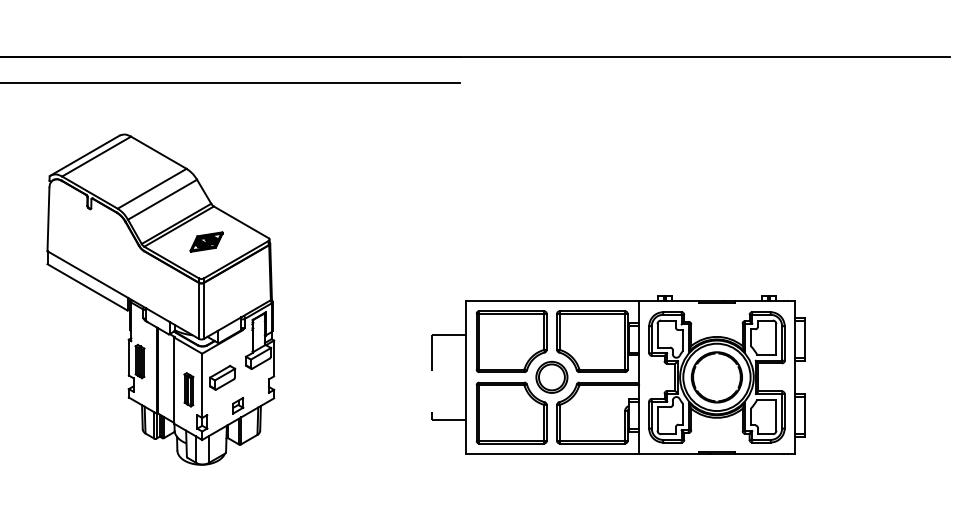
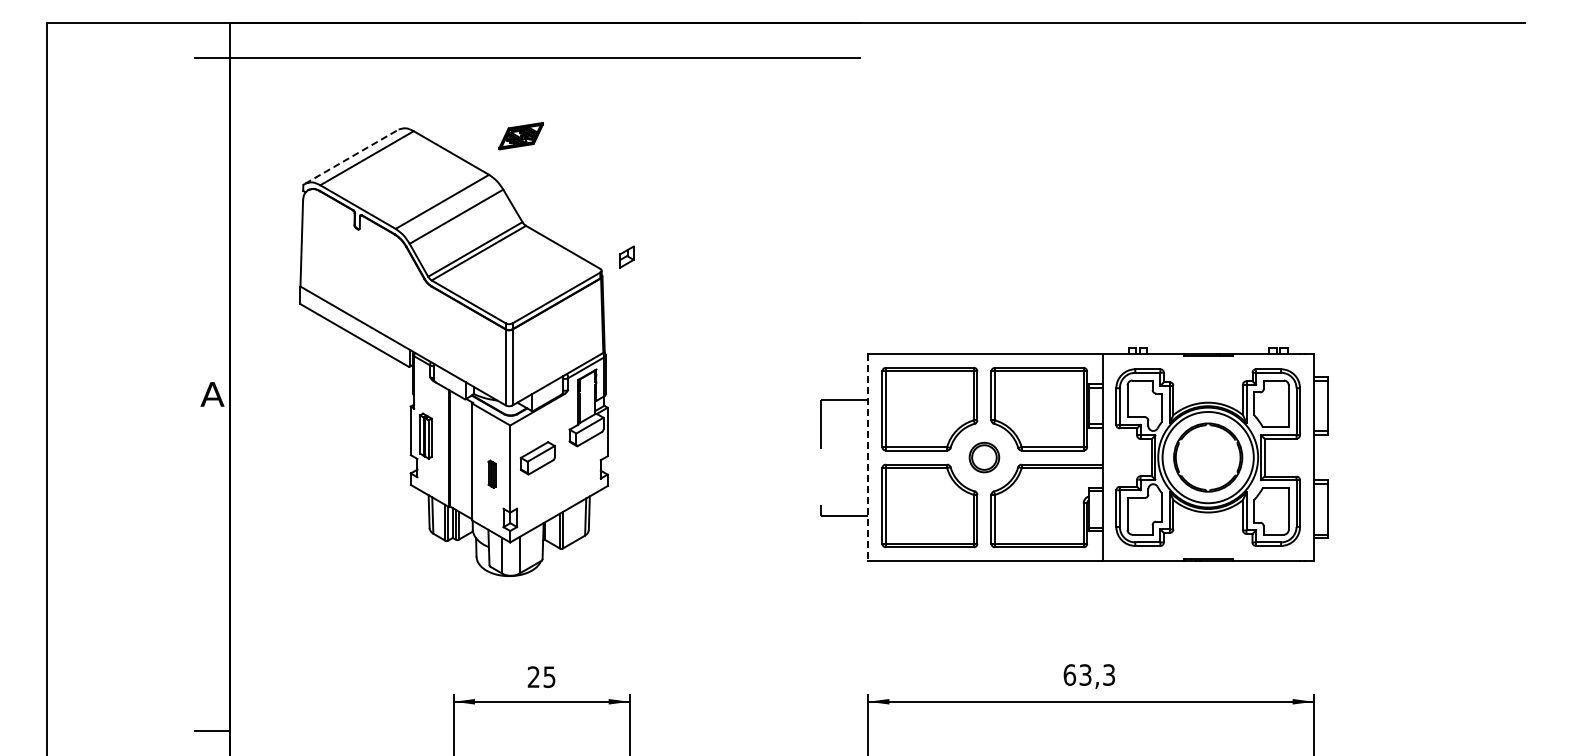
line: (85, 155) -> (352, 156), solid -> dashed
part: (206, 242) -> (520, 136), moved
part: (551, 377) -> (984, 457), size x0.7
line: (466, 378) -> (868, 458), solid -> dashed
part: (188, 389) -> (491, 473), size x0.6
part: (237, 405) -> (626, 256), moved

